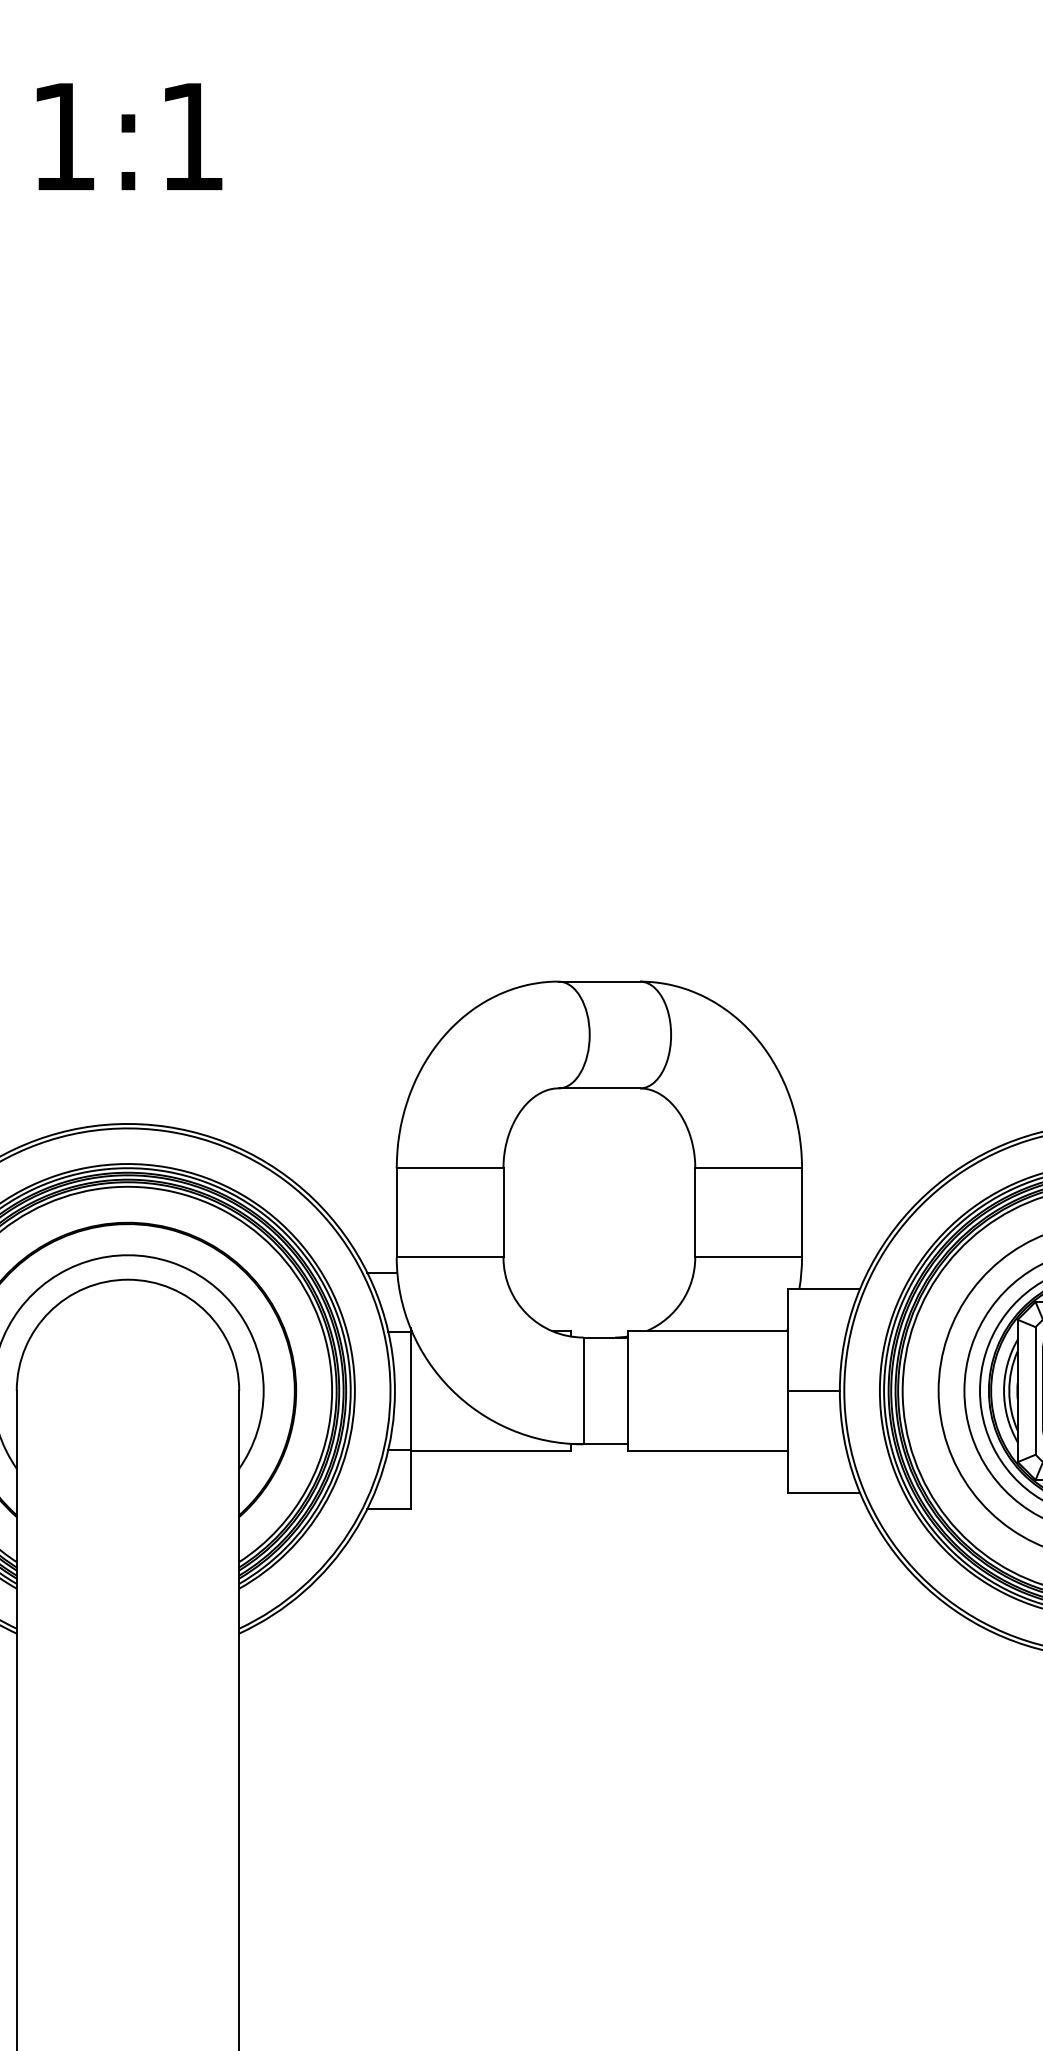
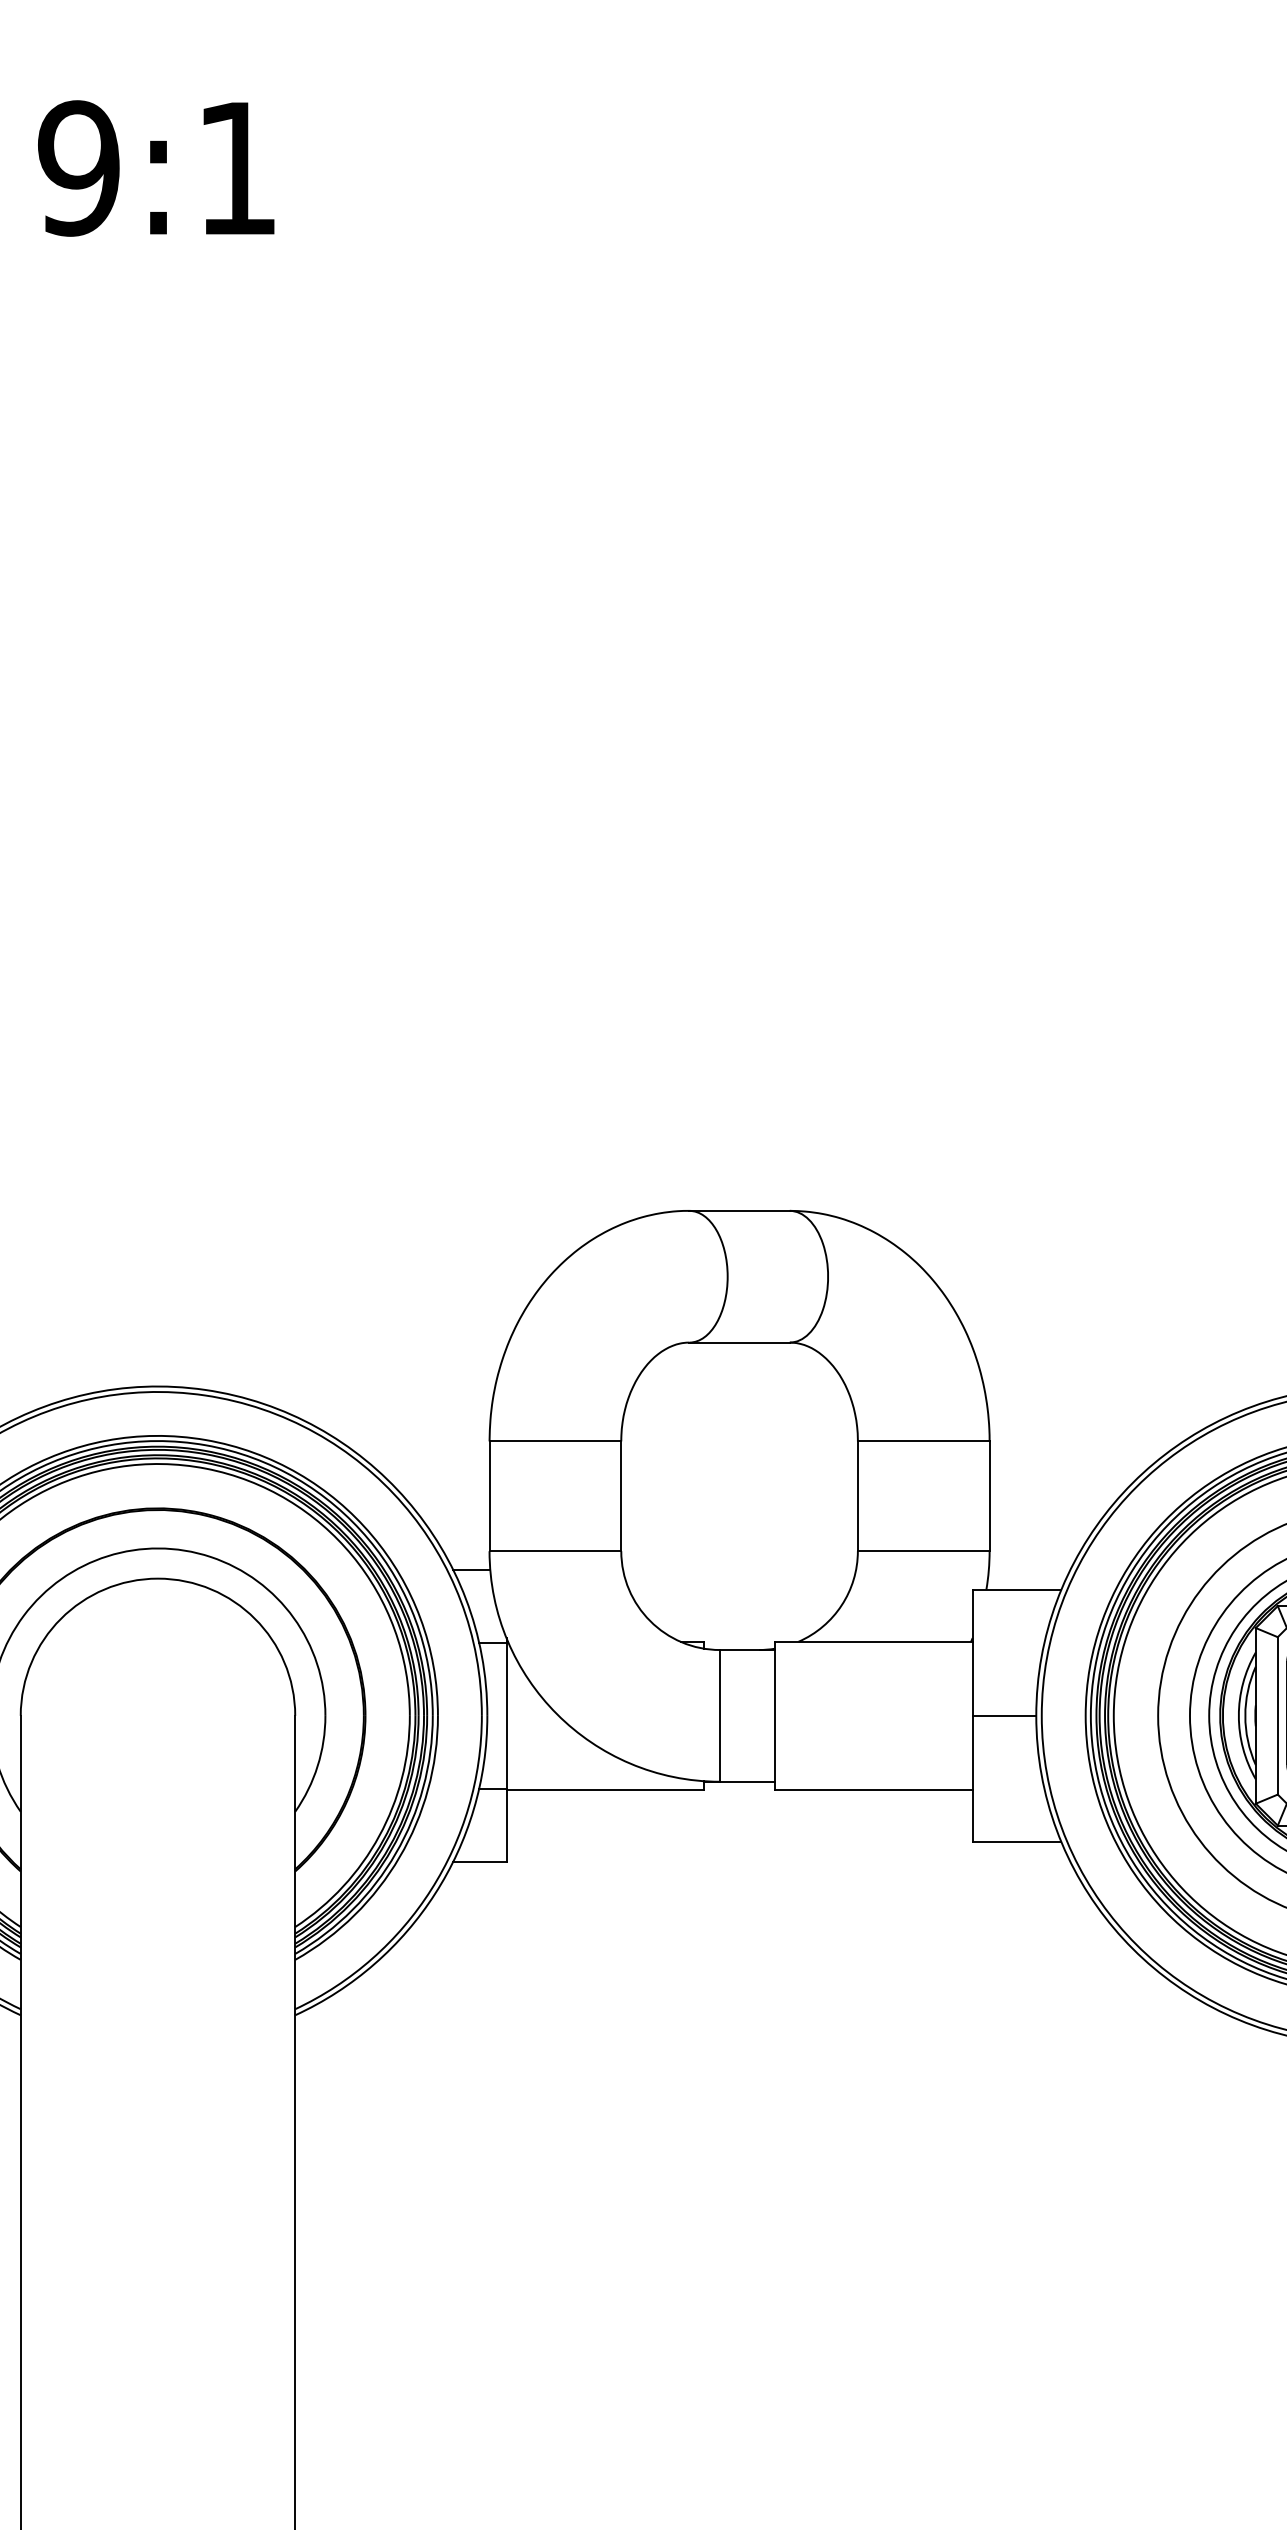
text: (63, 136) -> (78, 168), 1:1 -> 9:1

